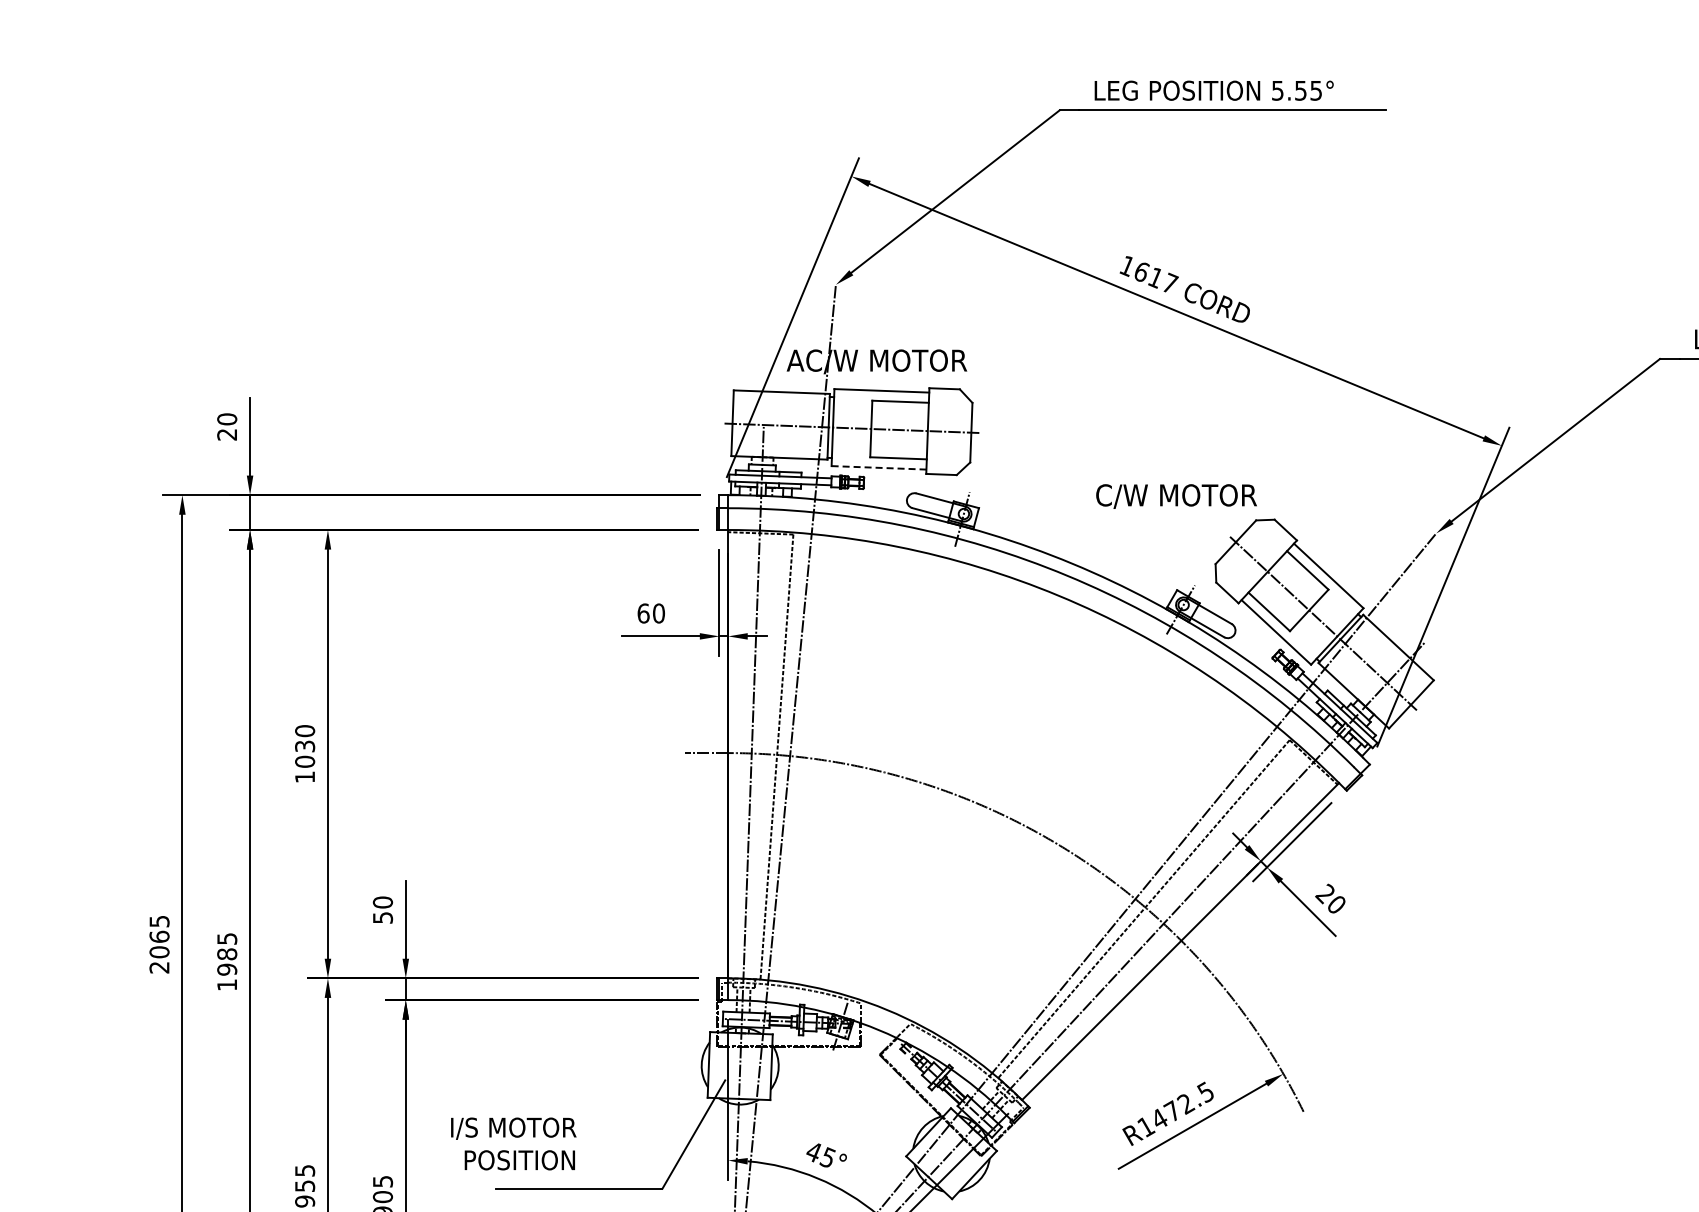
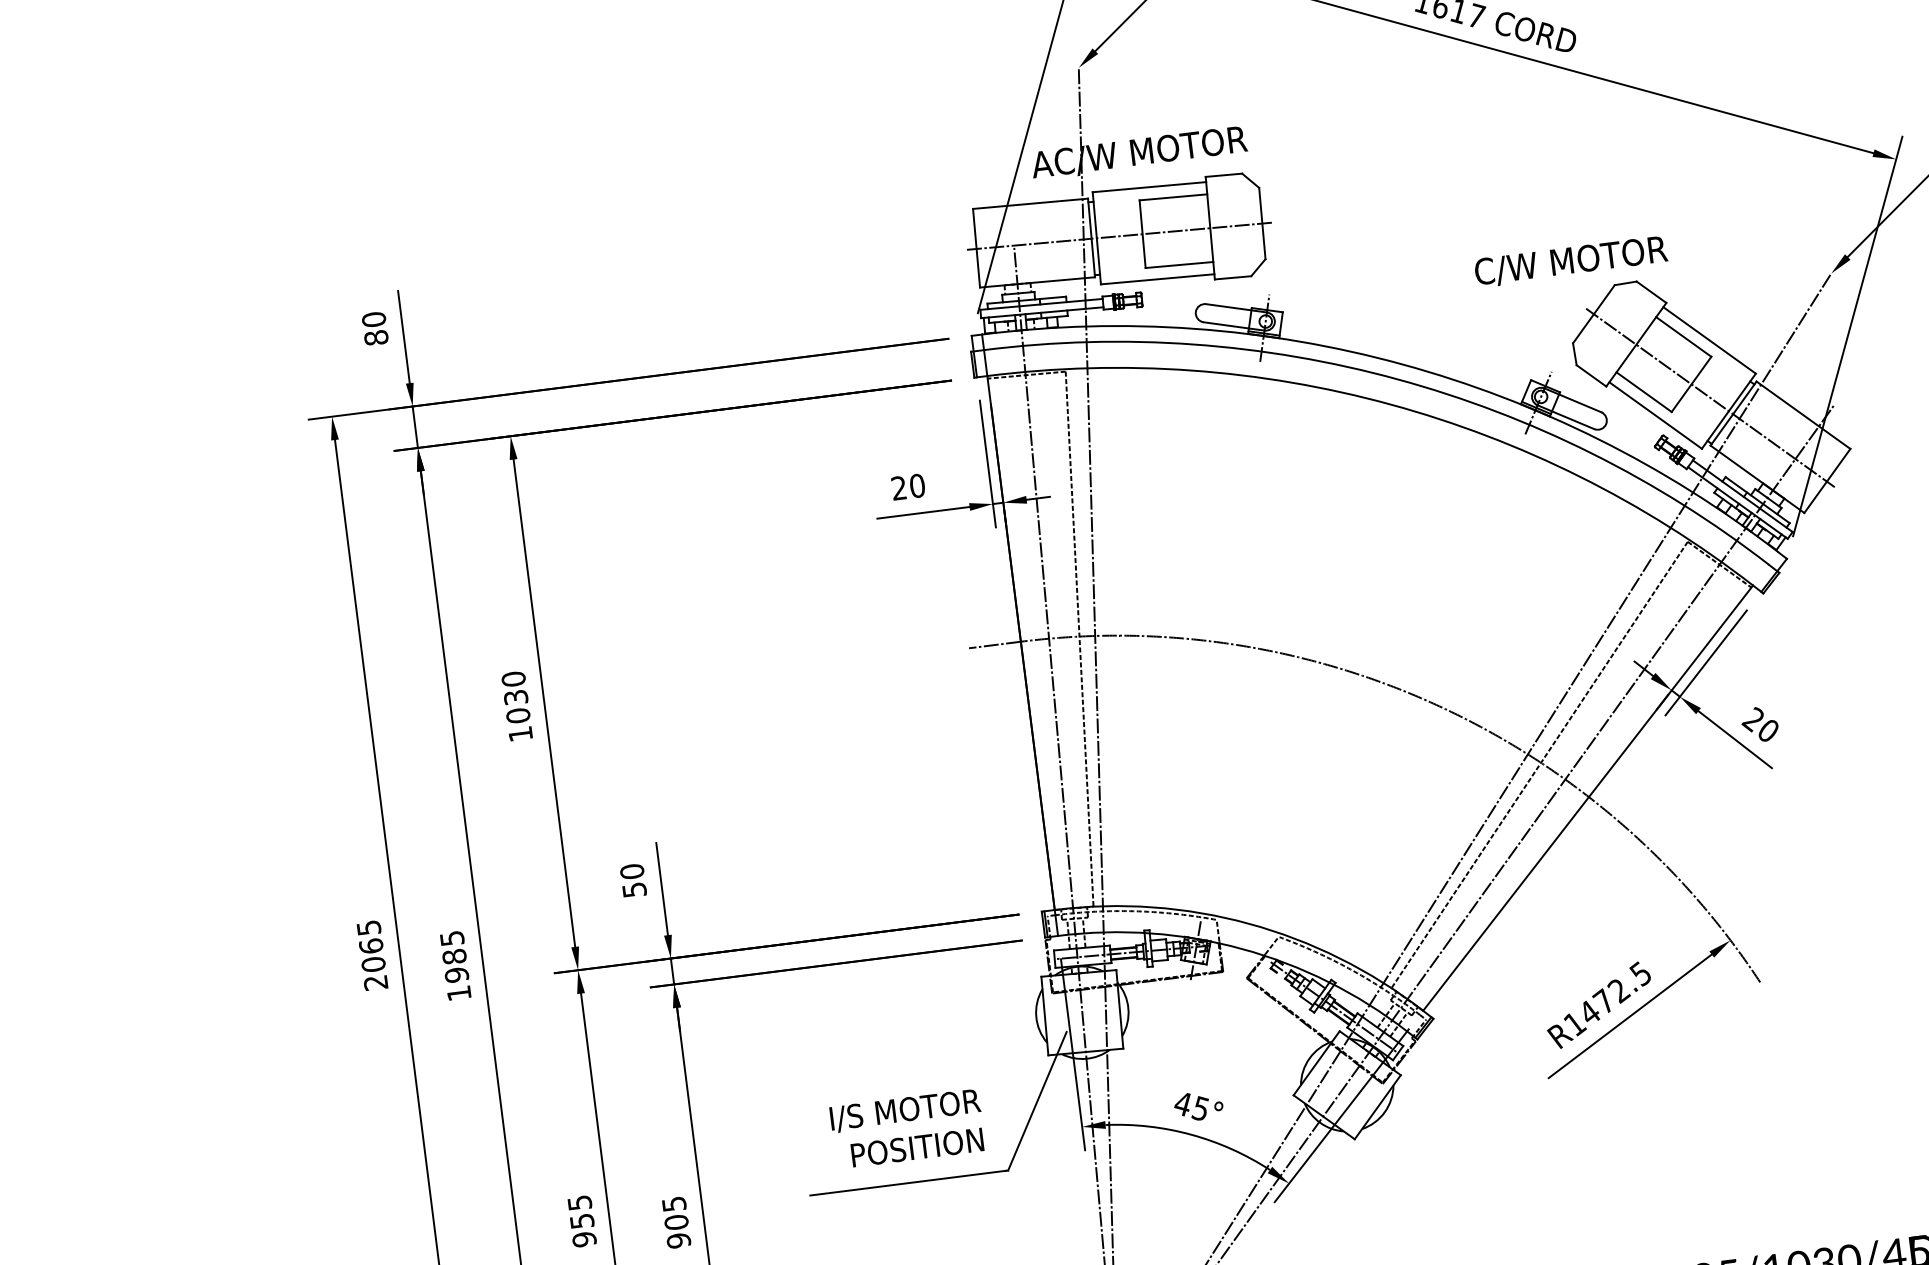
text: (227, 434) -> (376, 337), 20 -> 80
line: (879, 467) -> (1158, 278), dashed -> solid
text: (1176, 496) -> (1571, 261), moved
text: (643, 613) -> (899, 488), 60 -> 20
text: (513, 1143) -> (907, 1128), moved

